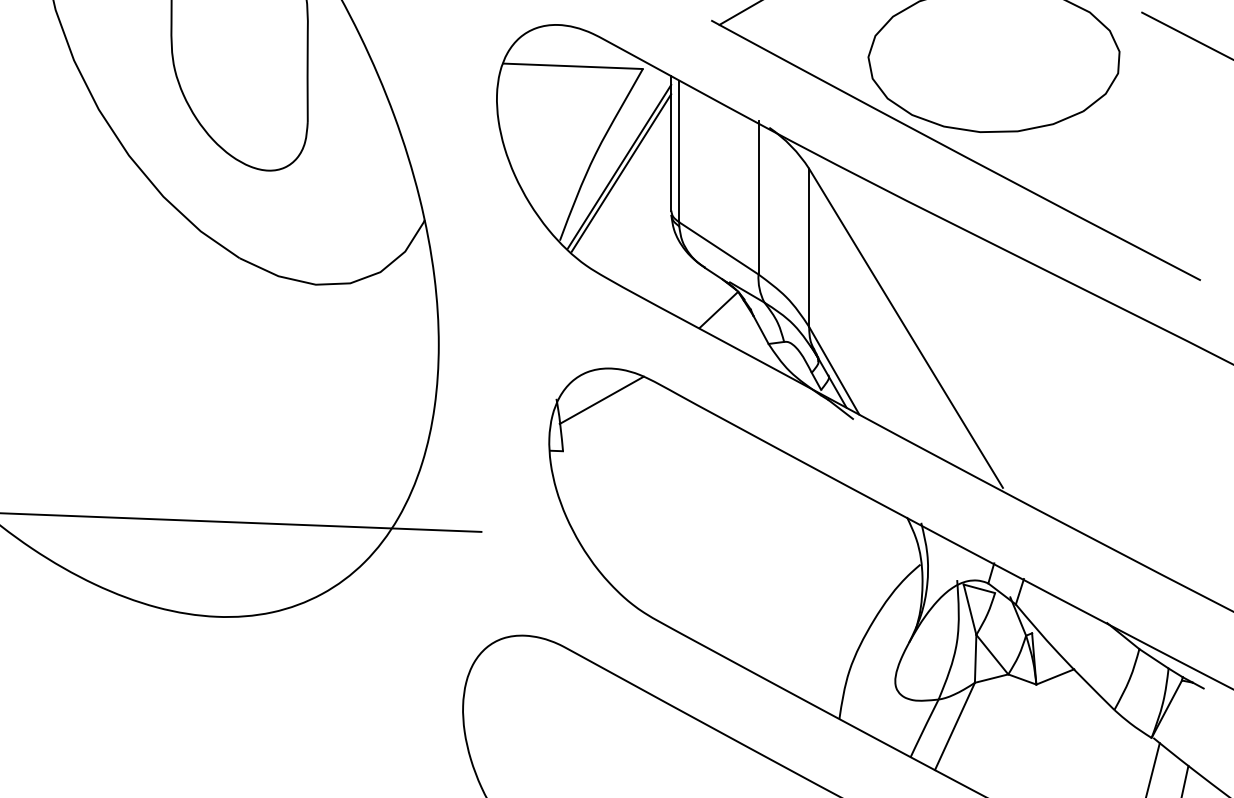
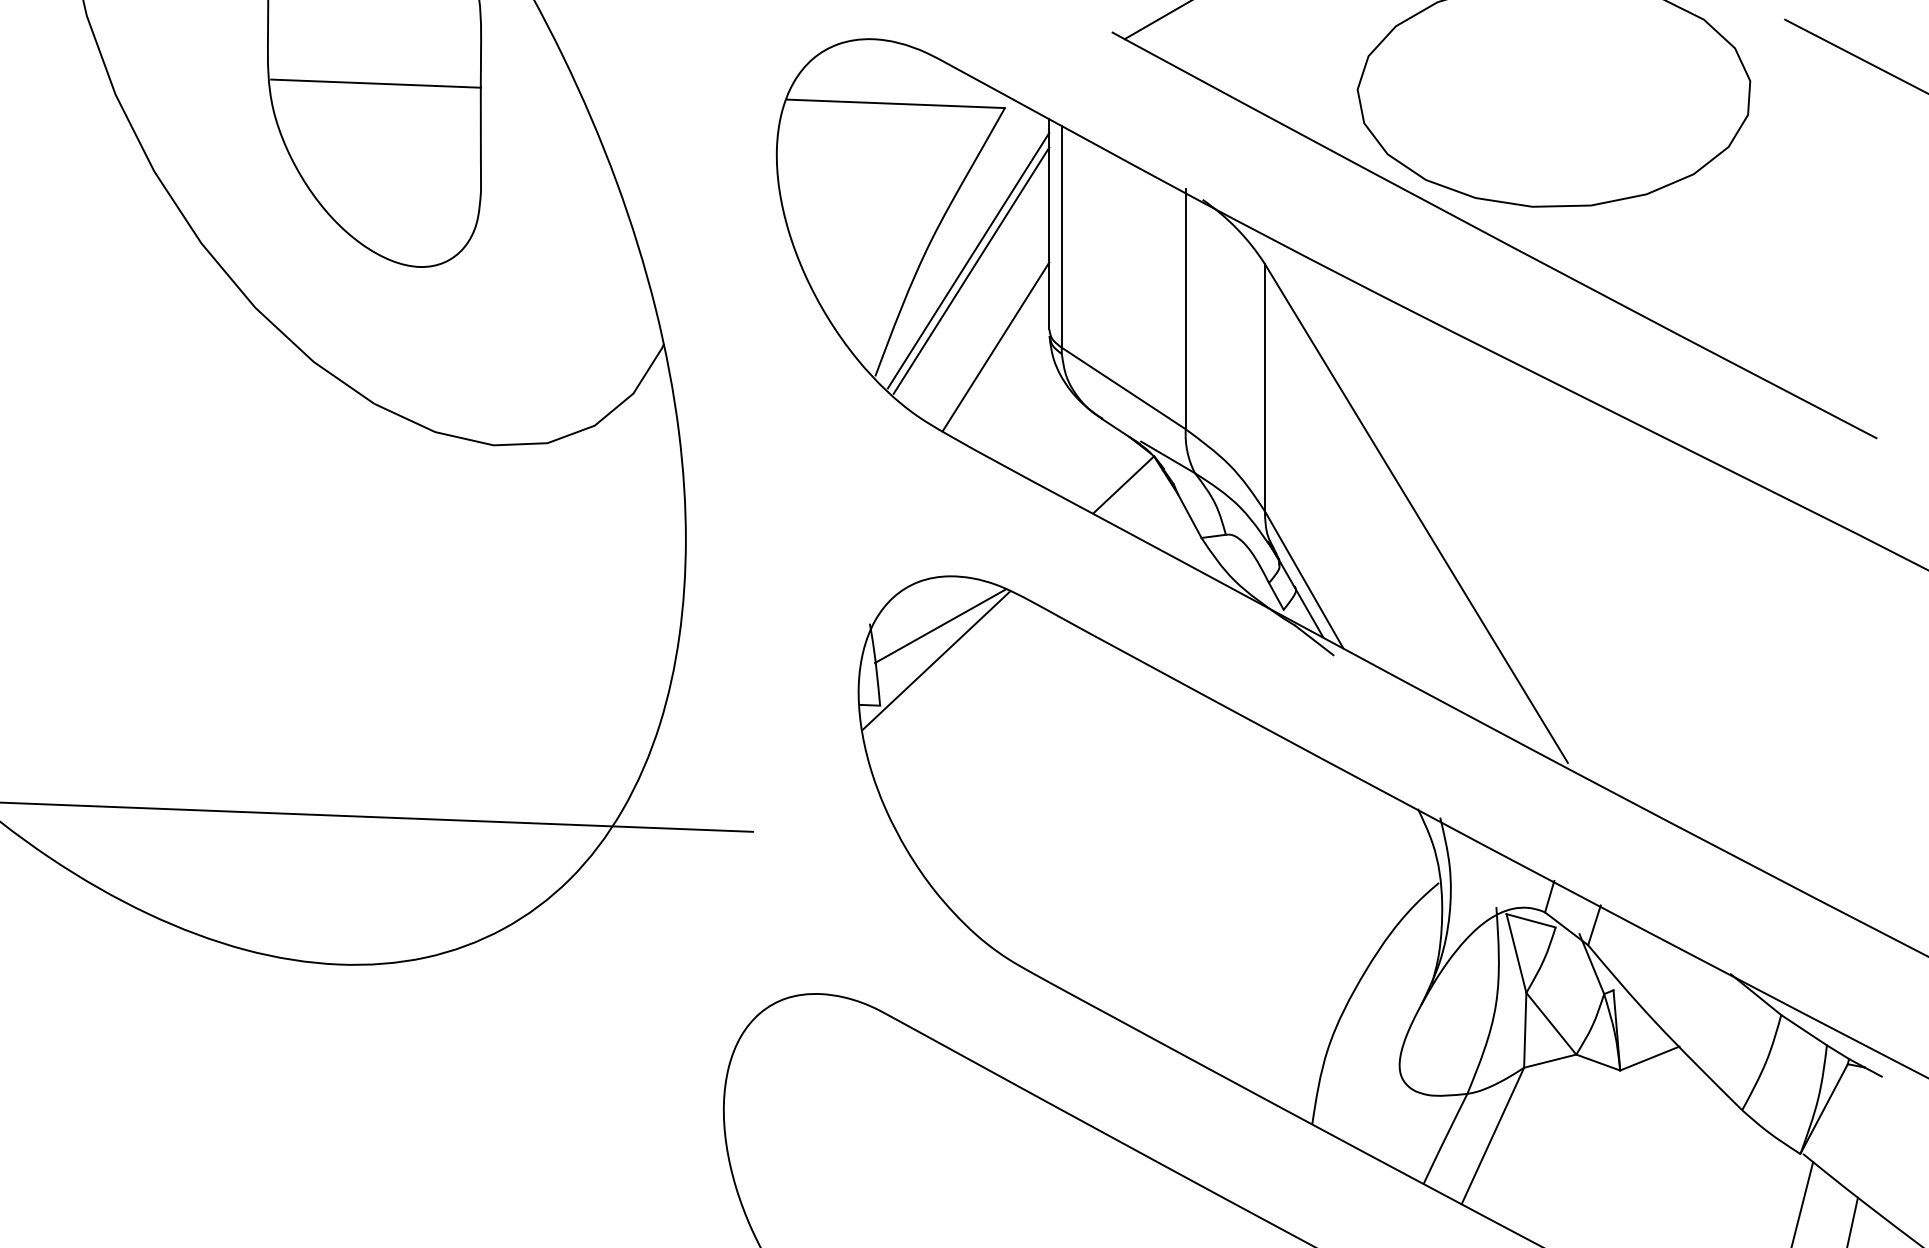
line: (240, 53) -> (375, 83), added
line: (636, 221) -> (994, 346), added
line: (598, 422) -> (935, 660), added

